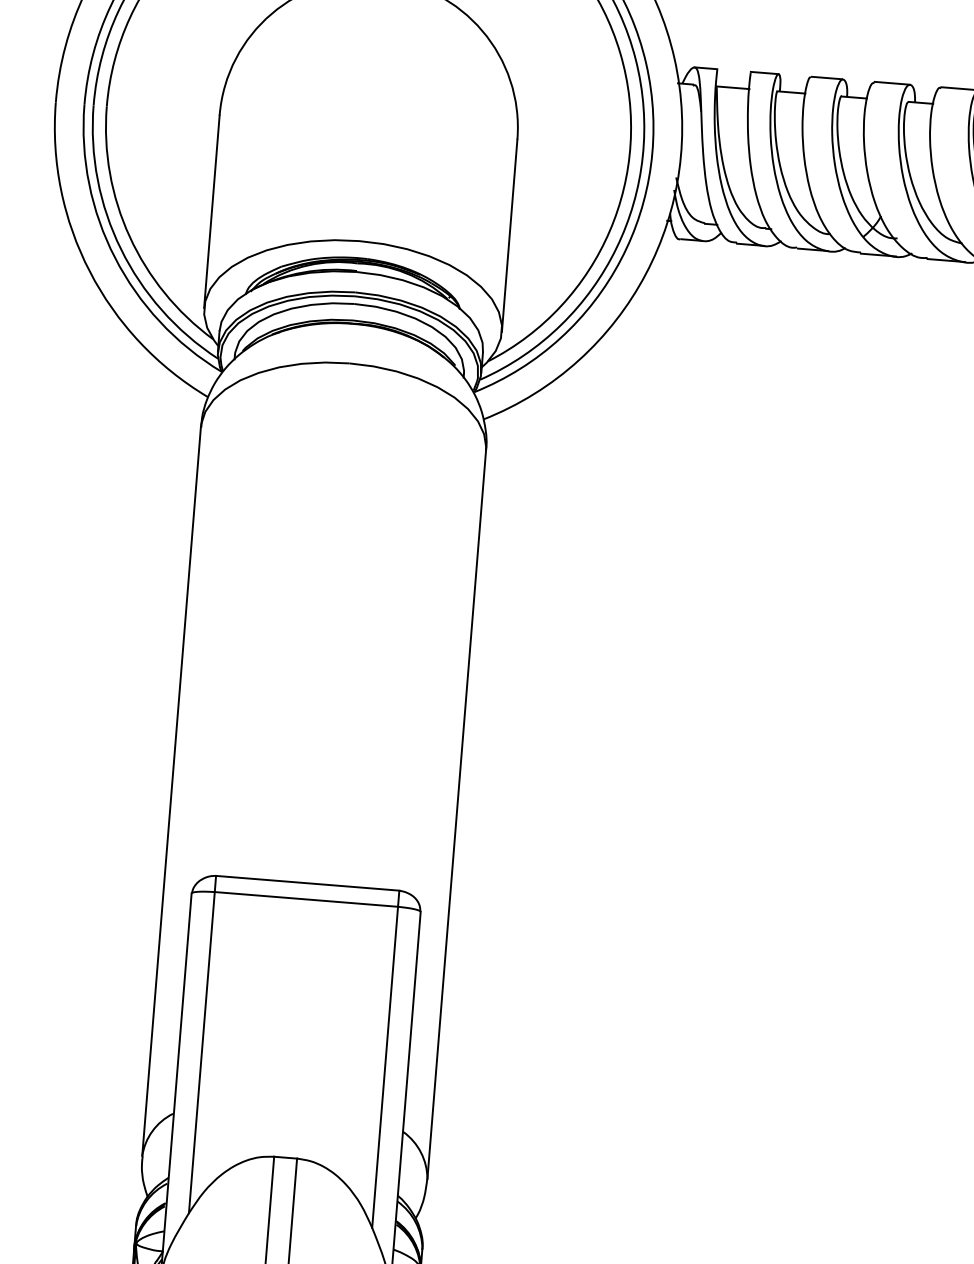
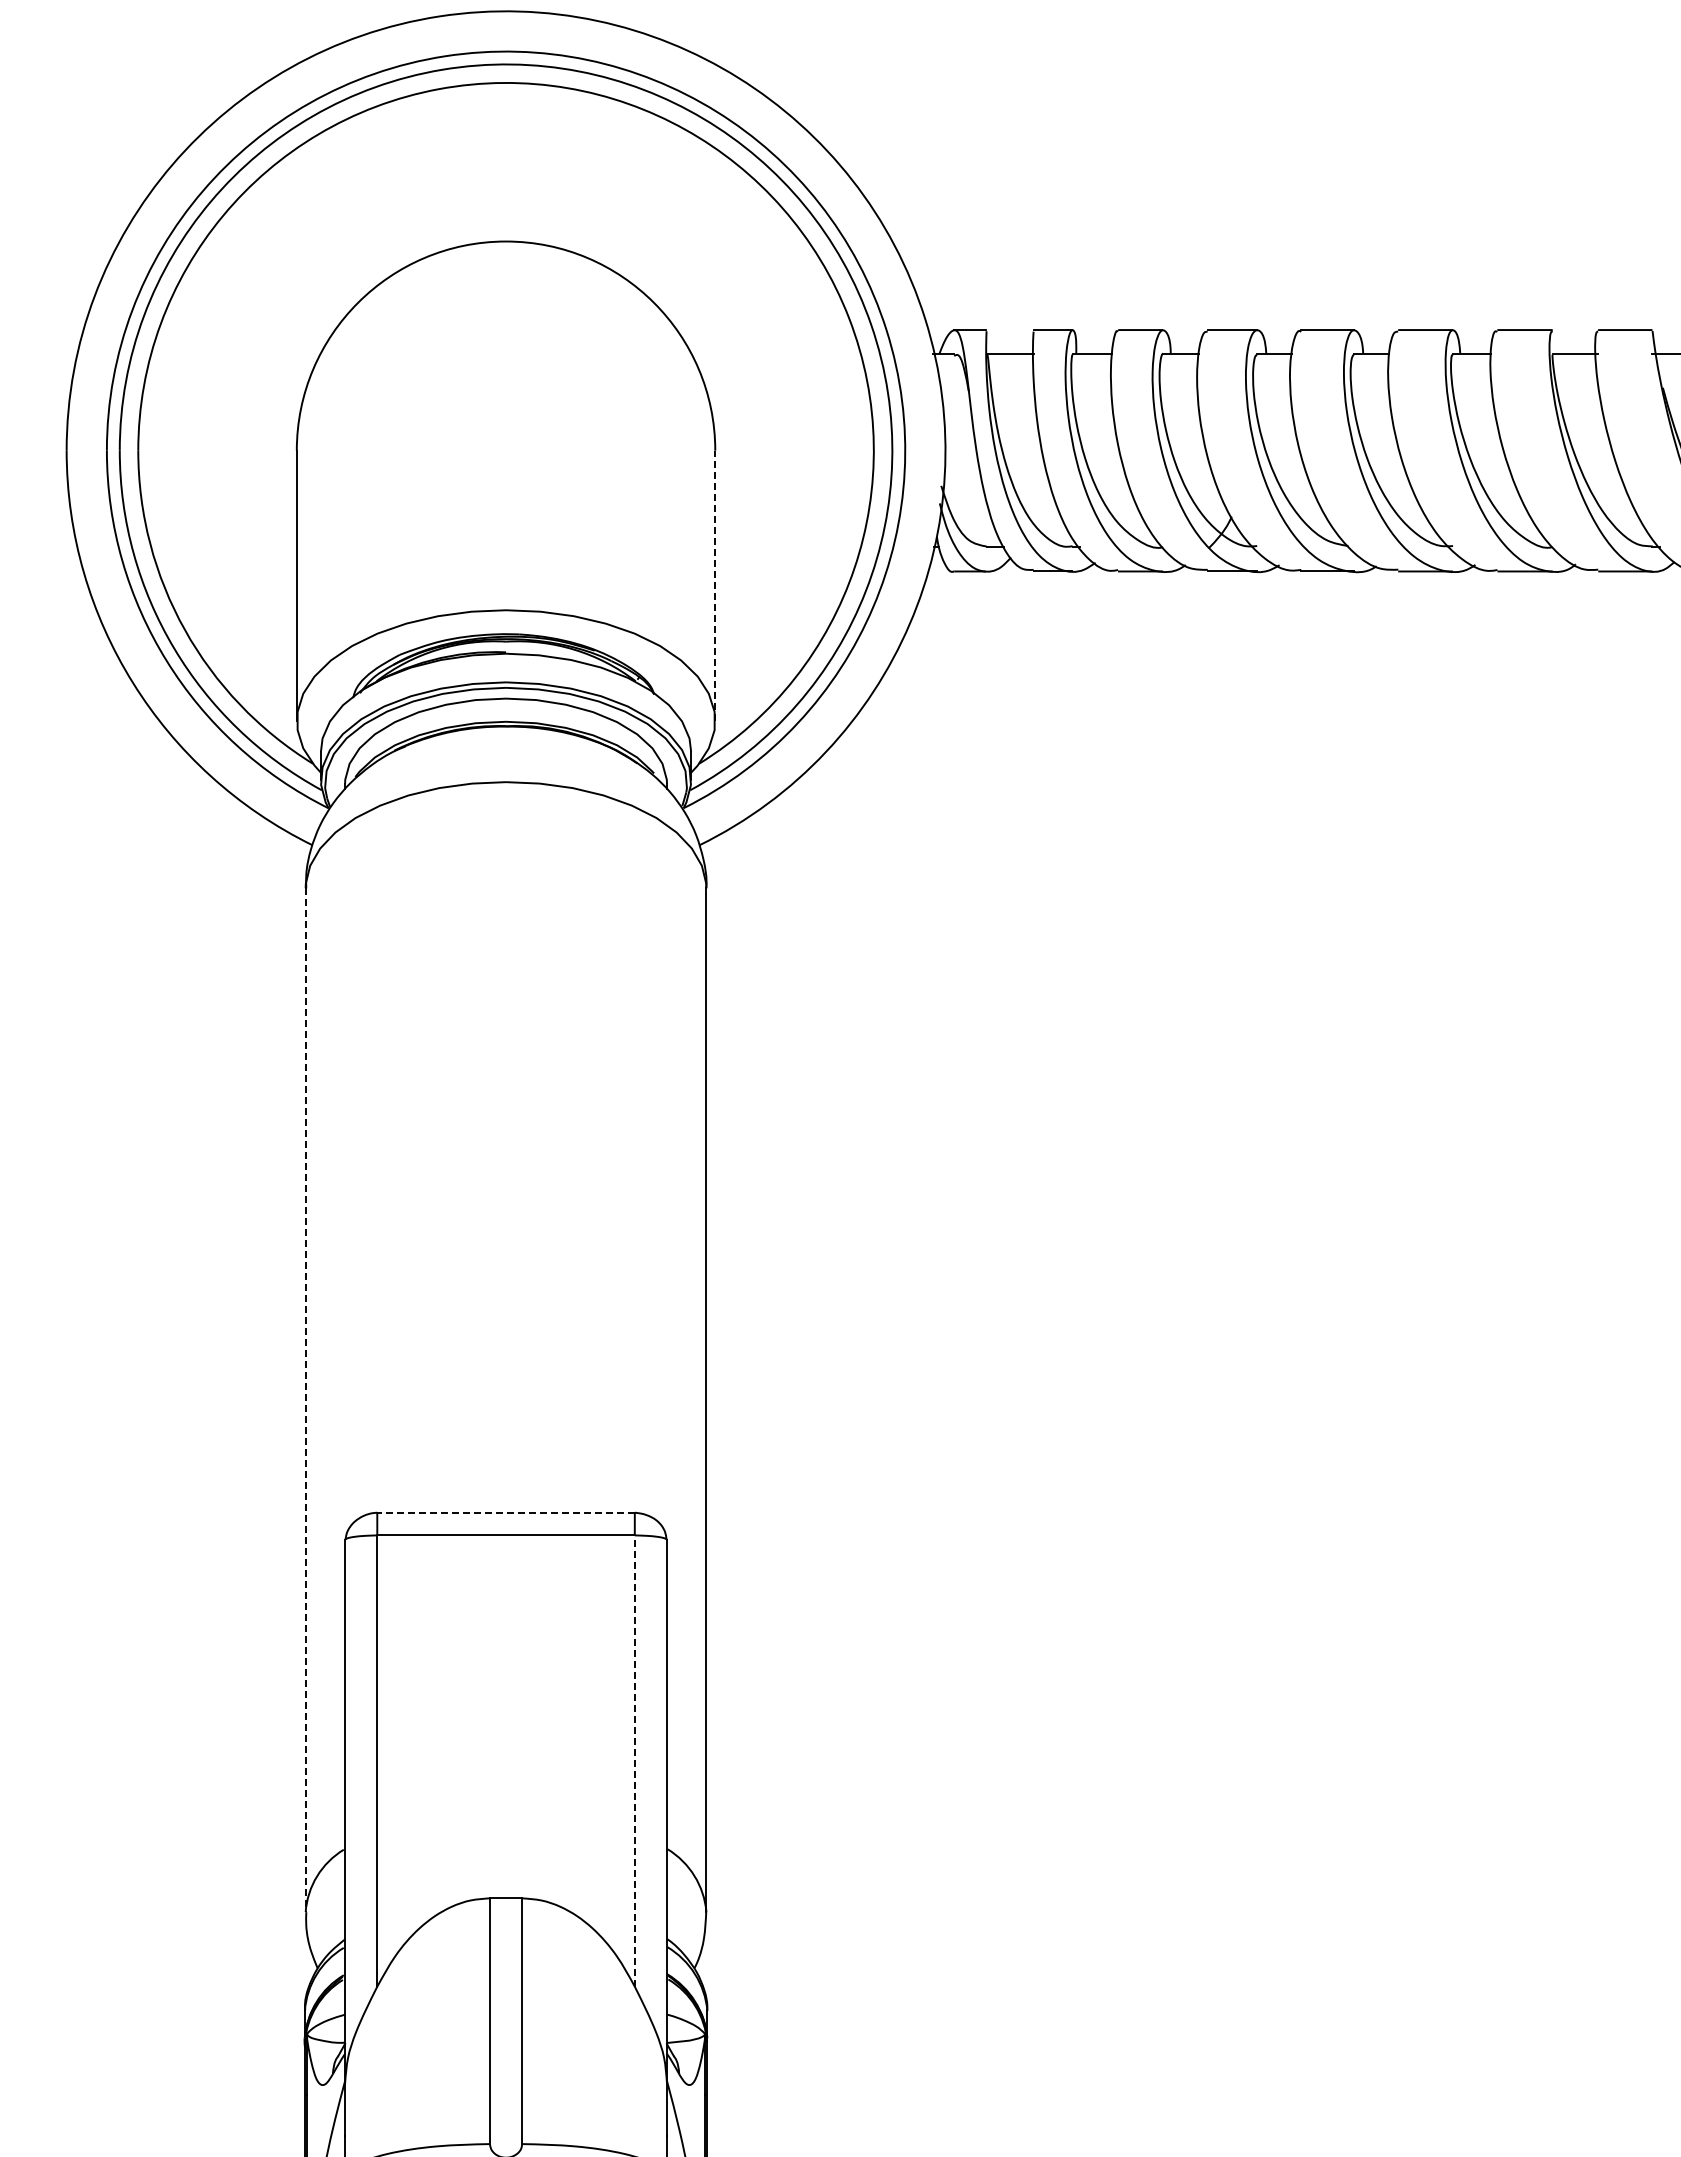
line: (509, 235) -> (715, 585), solid -> dashed
line: (171, 791) -> (305, 1400), solid -> dashed
line: (307, 883) -> (505, 1512), solid -> dashed
line: (384, 1067) -> (634, 1761), solid -> dashed

